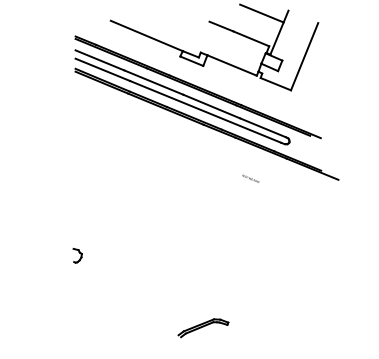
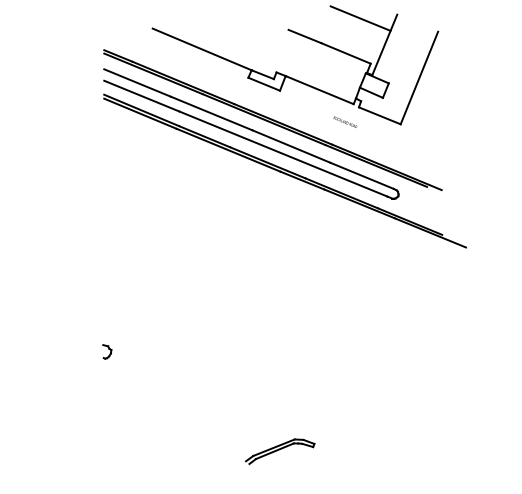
text: (250, 178) -> (344, 121), moved
part: (77, 255) -> (106, 351), size x0.71

